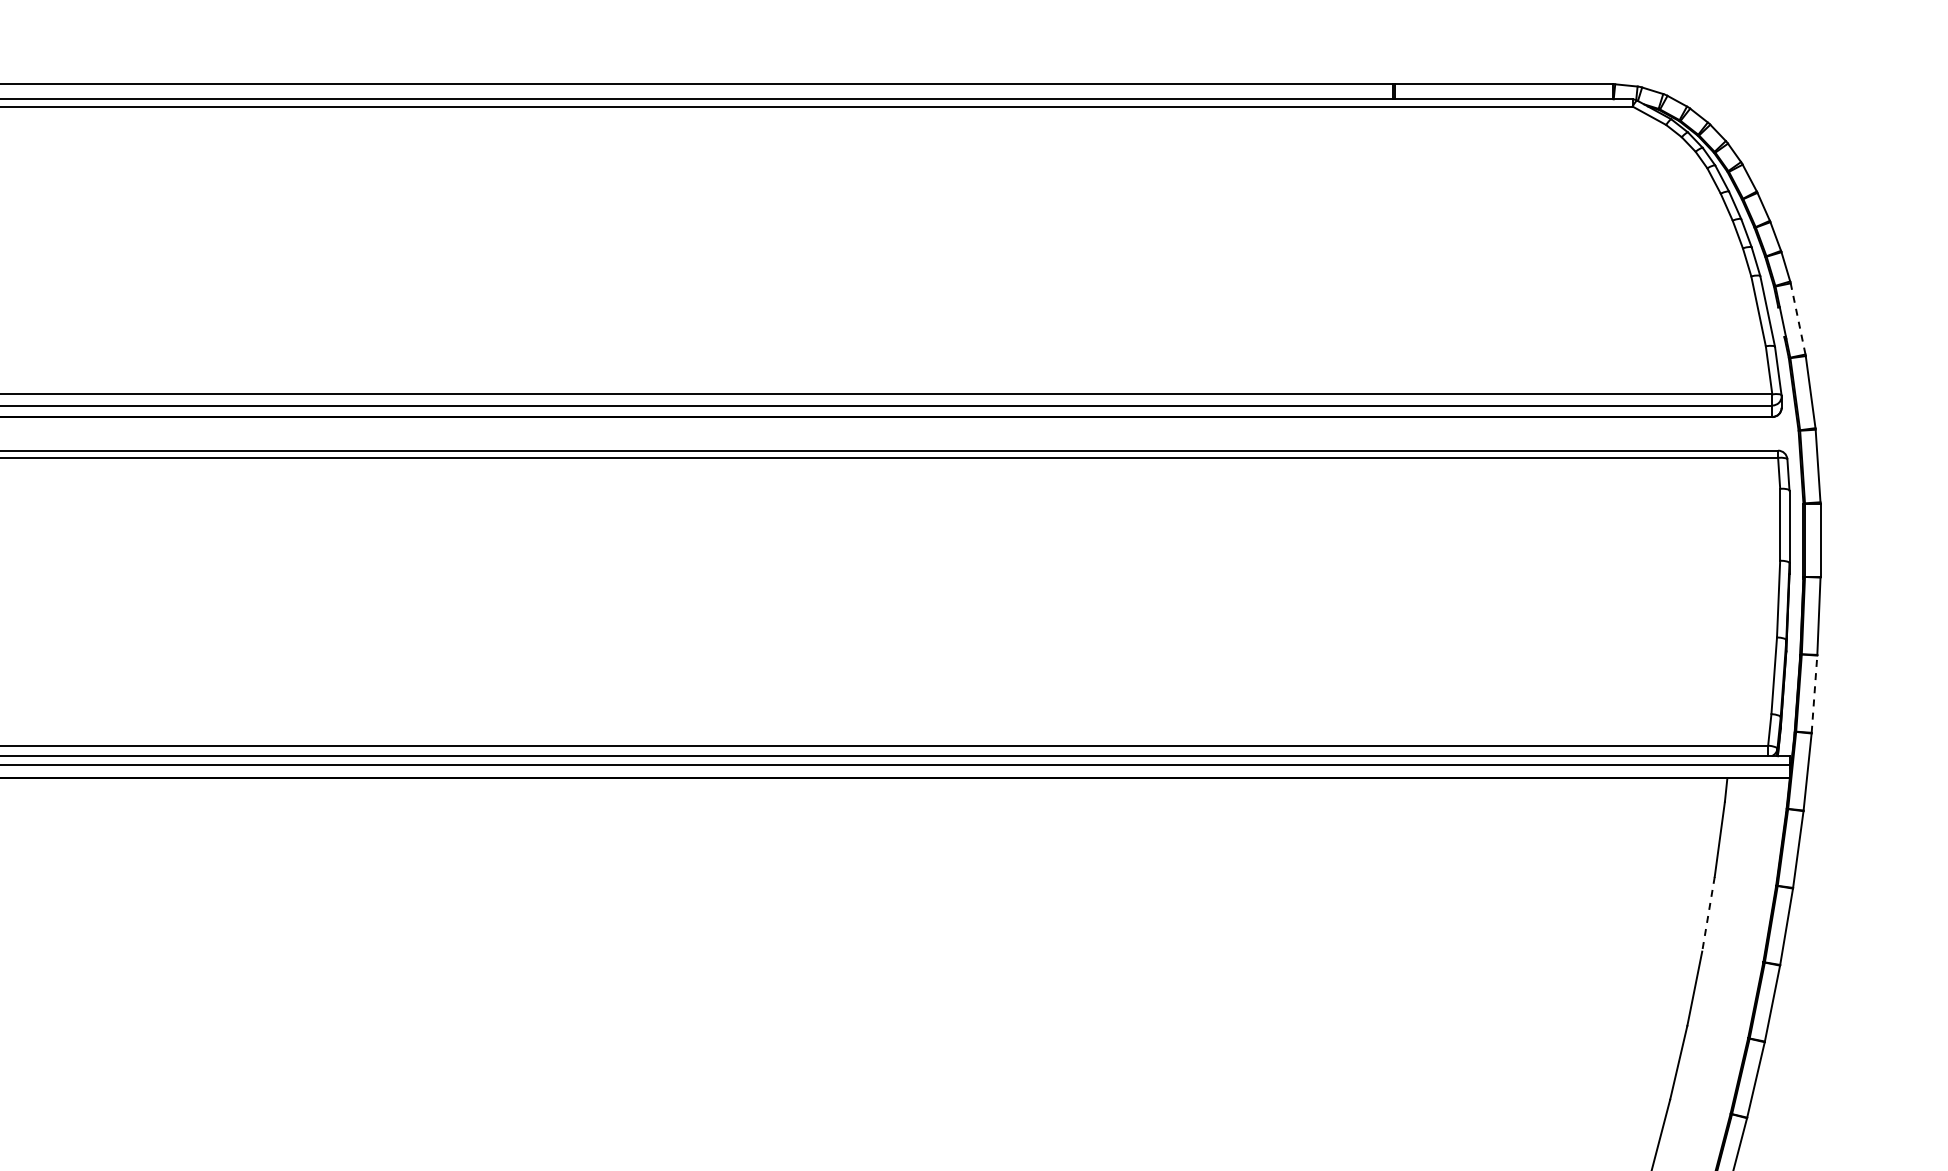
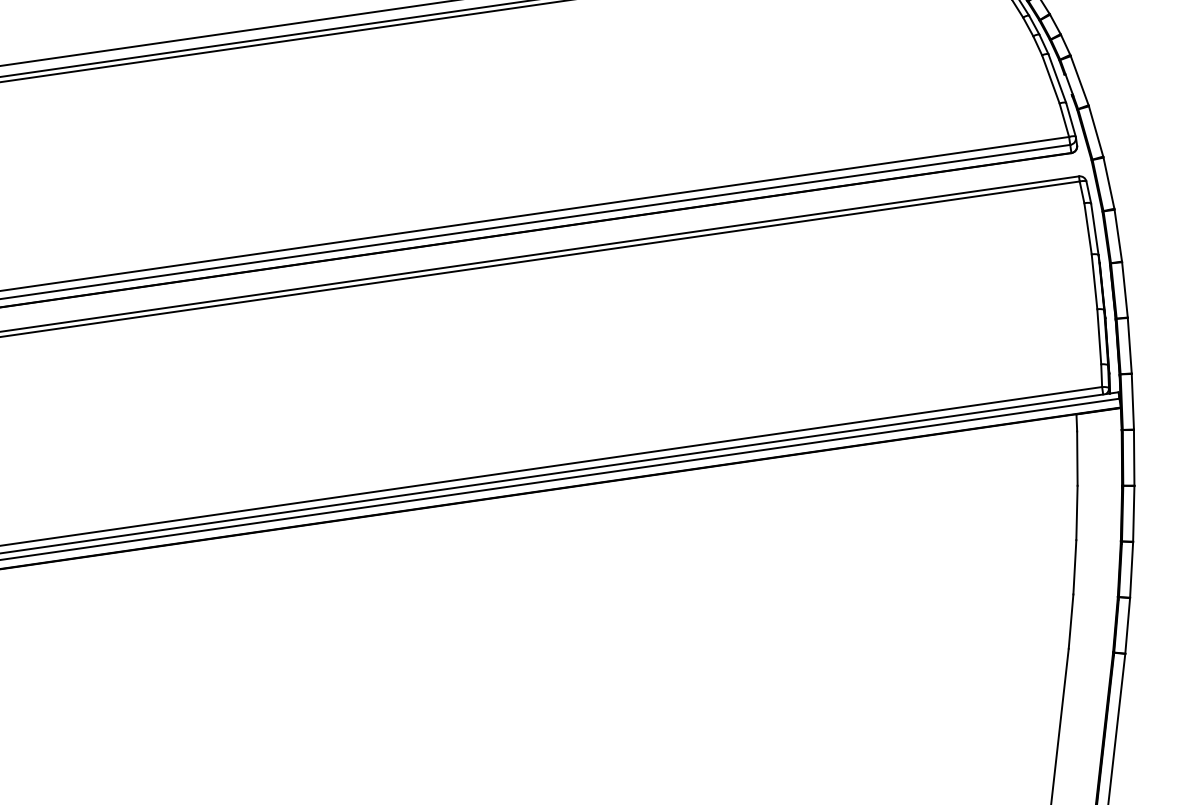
line: (1798, 318) -> (1079, 80), dashed -> solid
line: (1814, 694) -> (1129, 345), dashed -> solid
line: (1708, 914) -> (1077, 513), dashed -> solid

